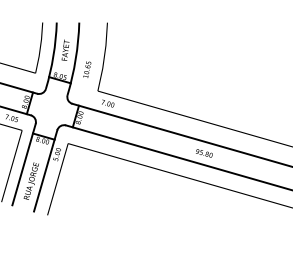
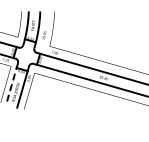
line: (24, 164) -> (12, 83), solid -> dashed

